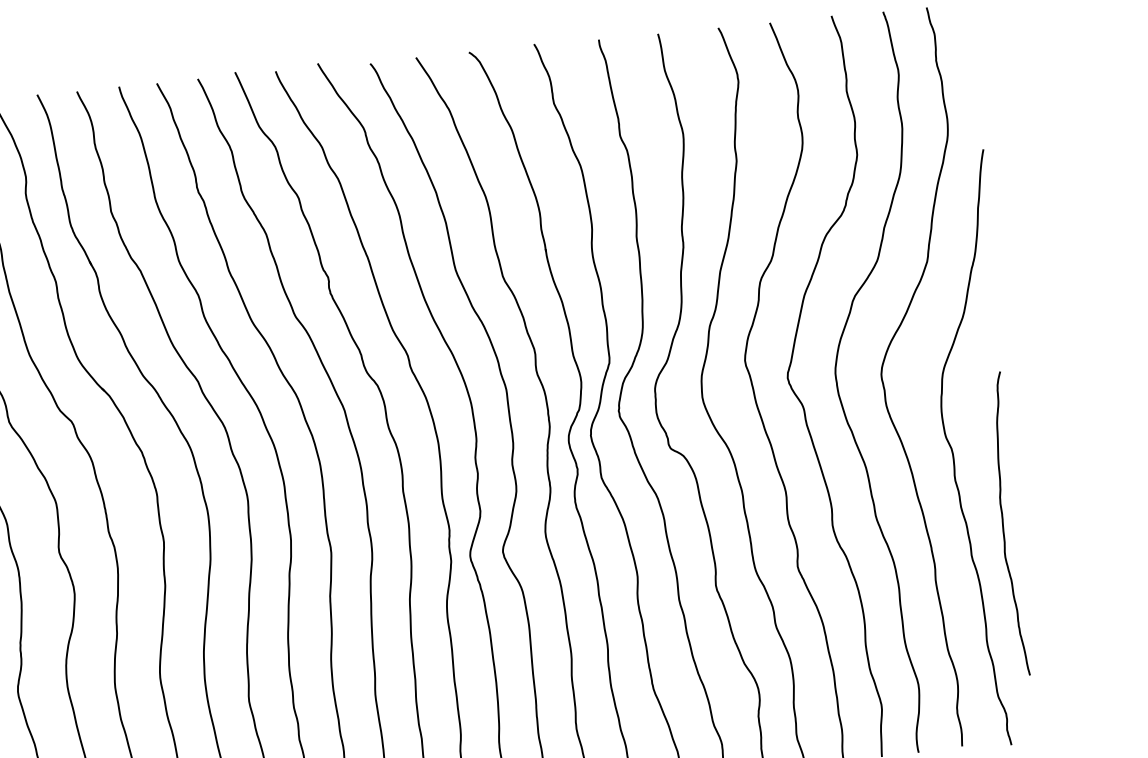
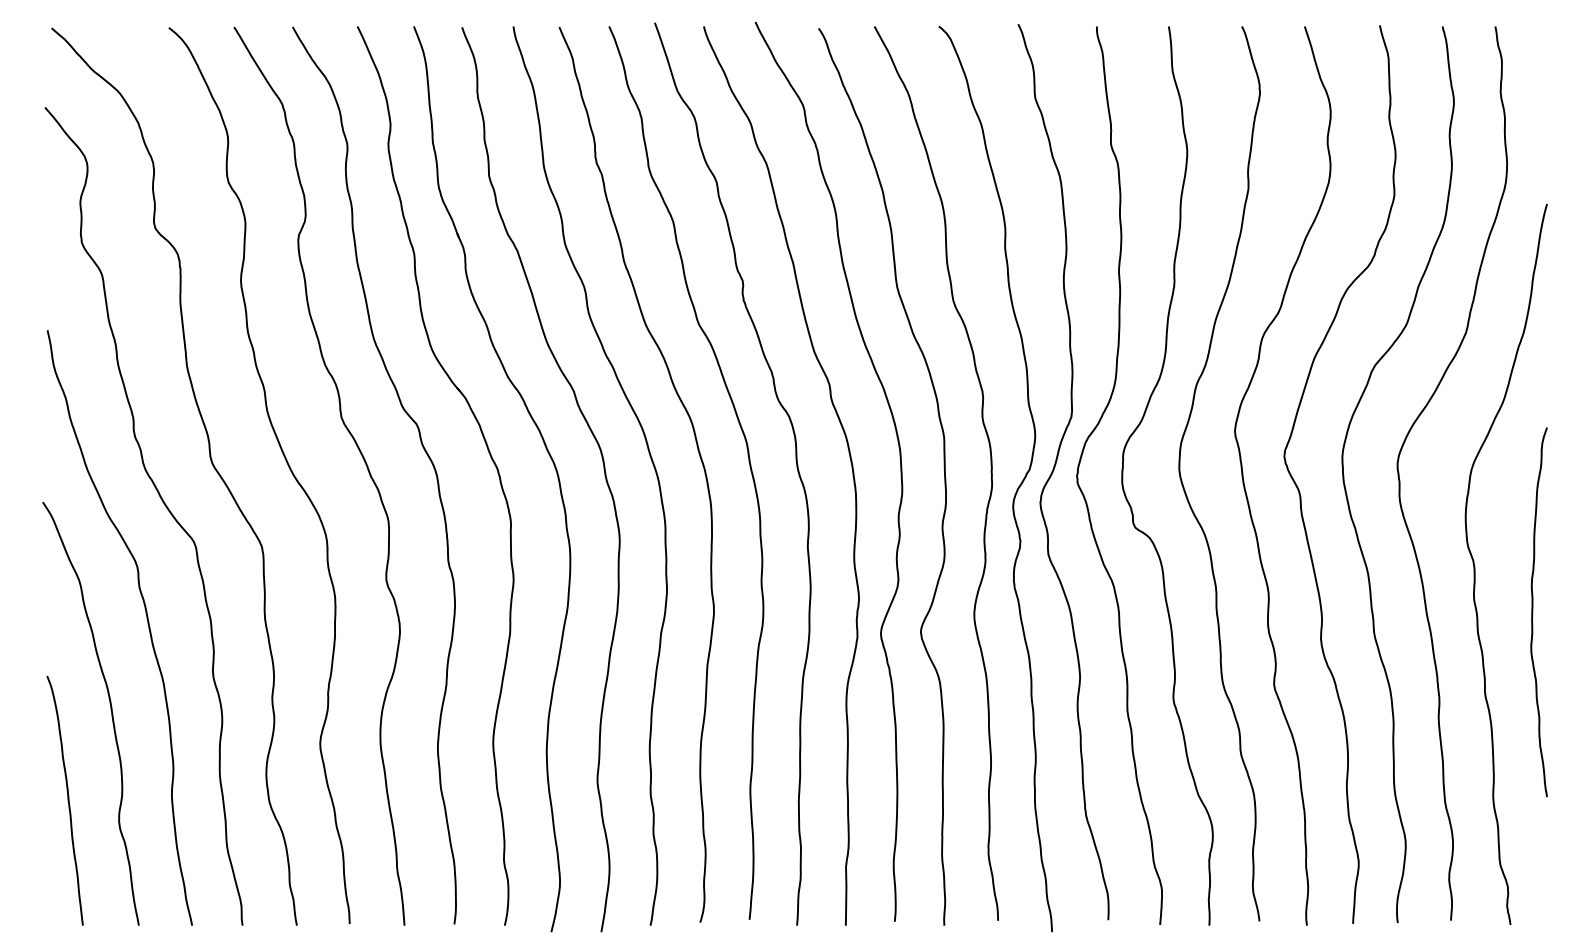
curve: (1003, 524) -> (1533, 612), moved

